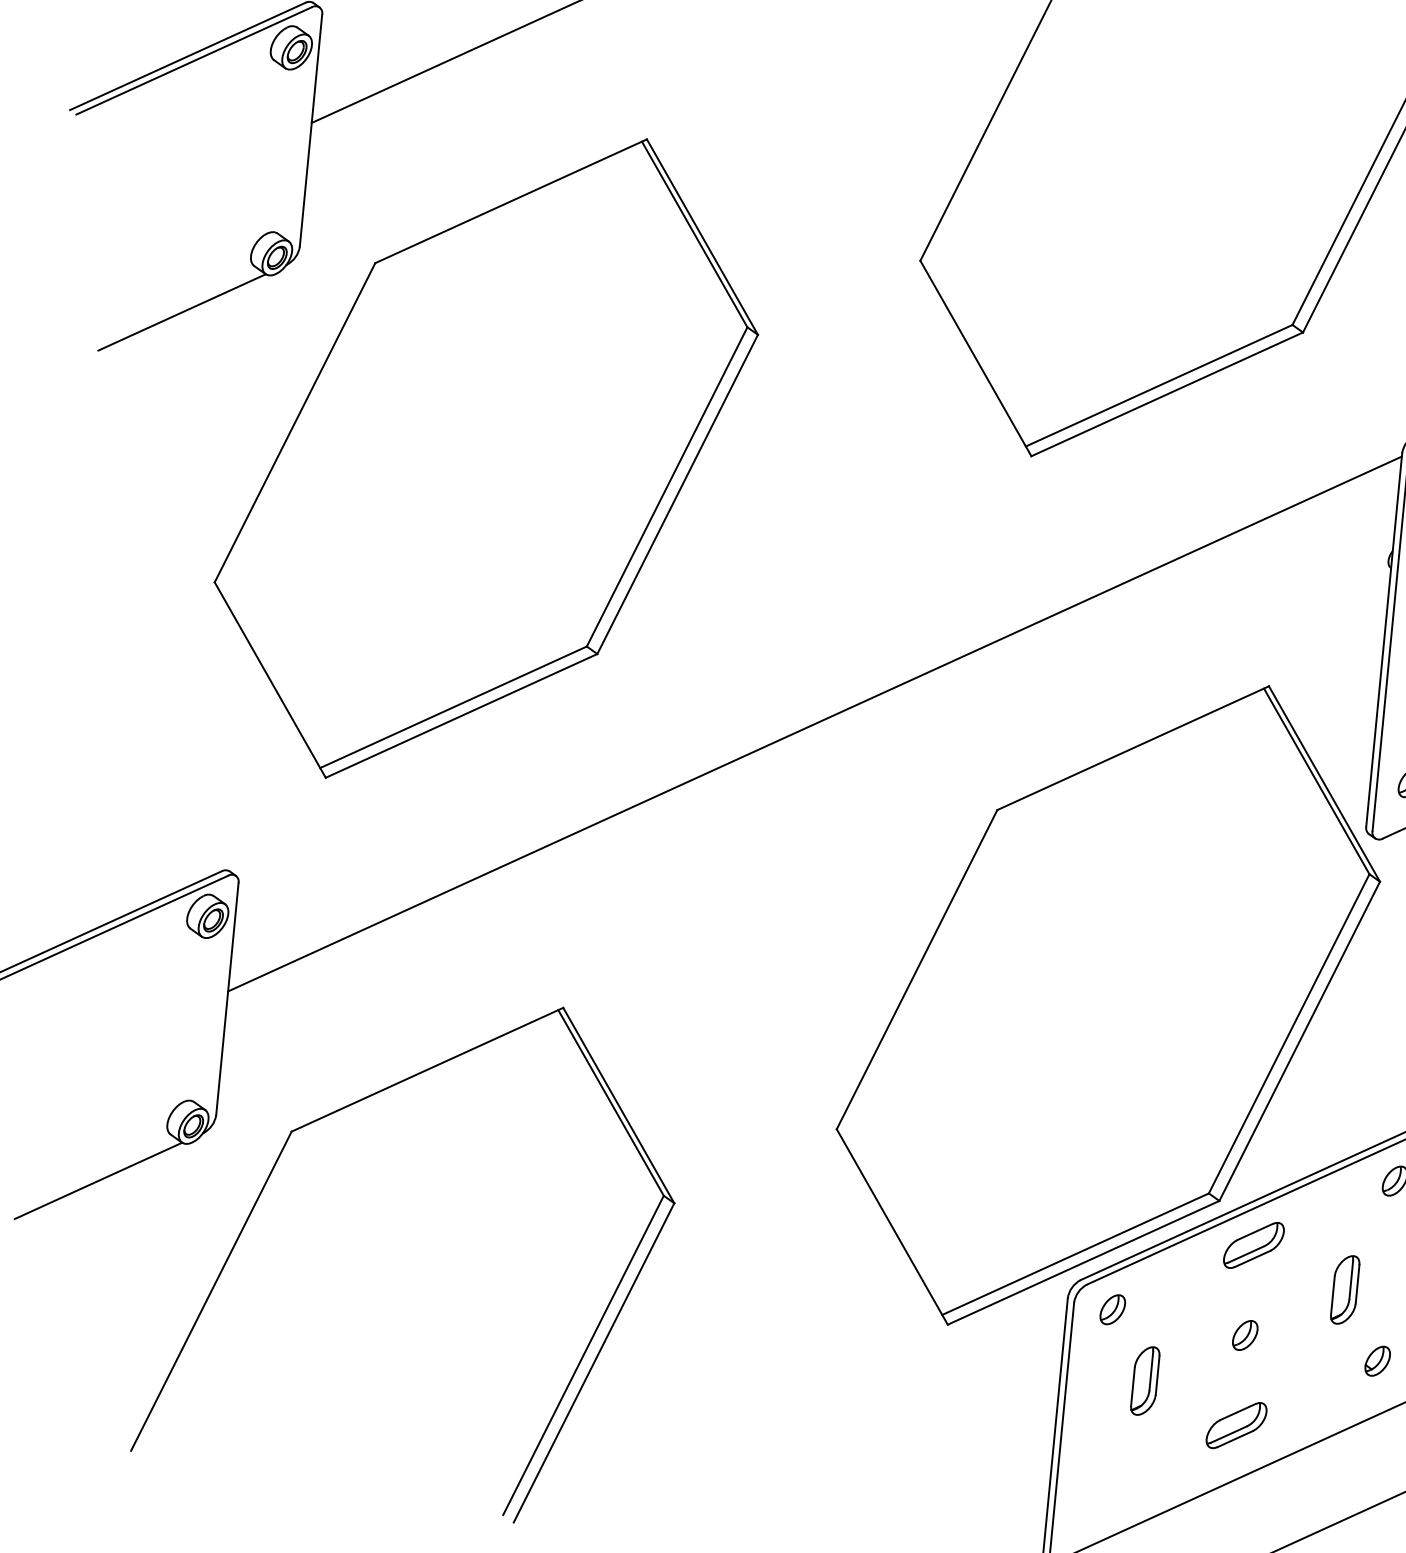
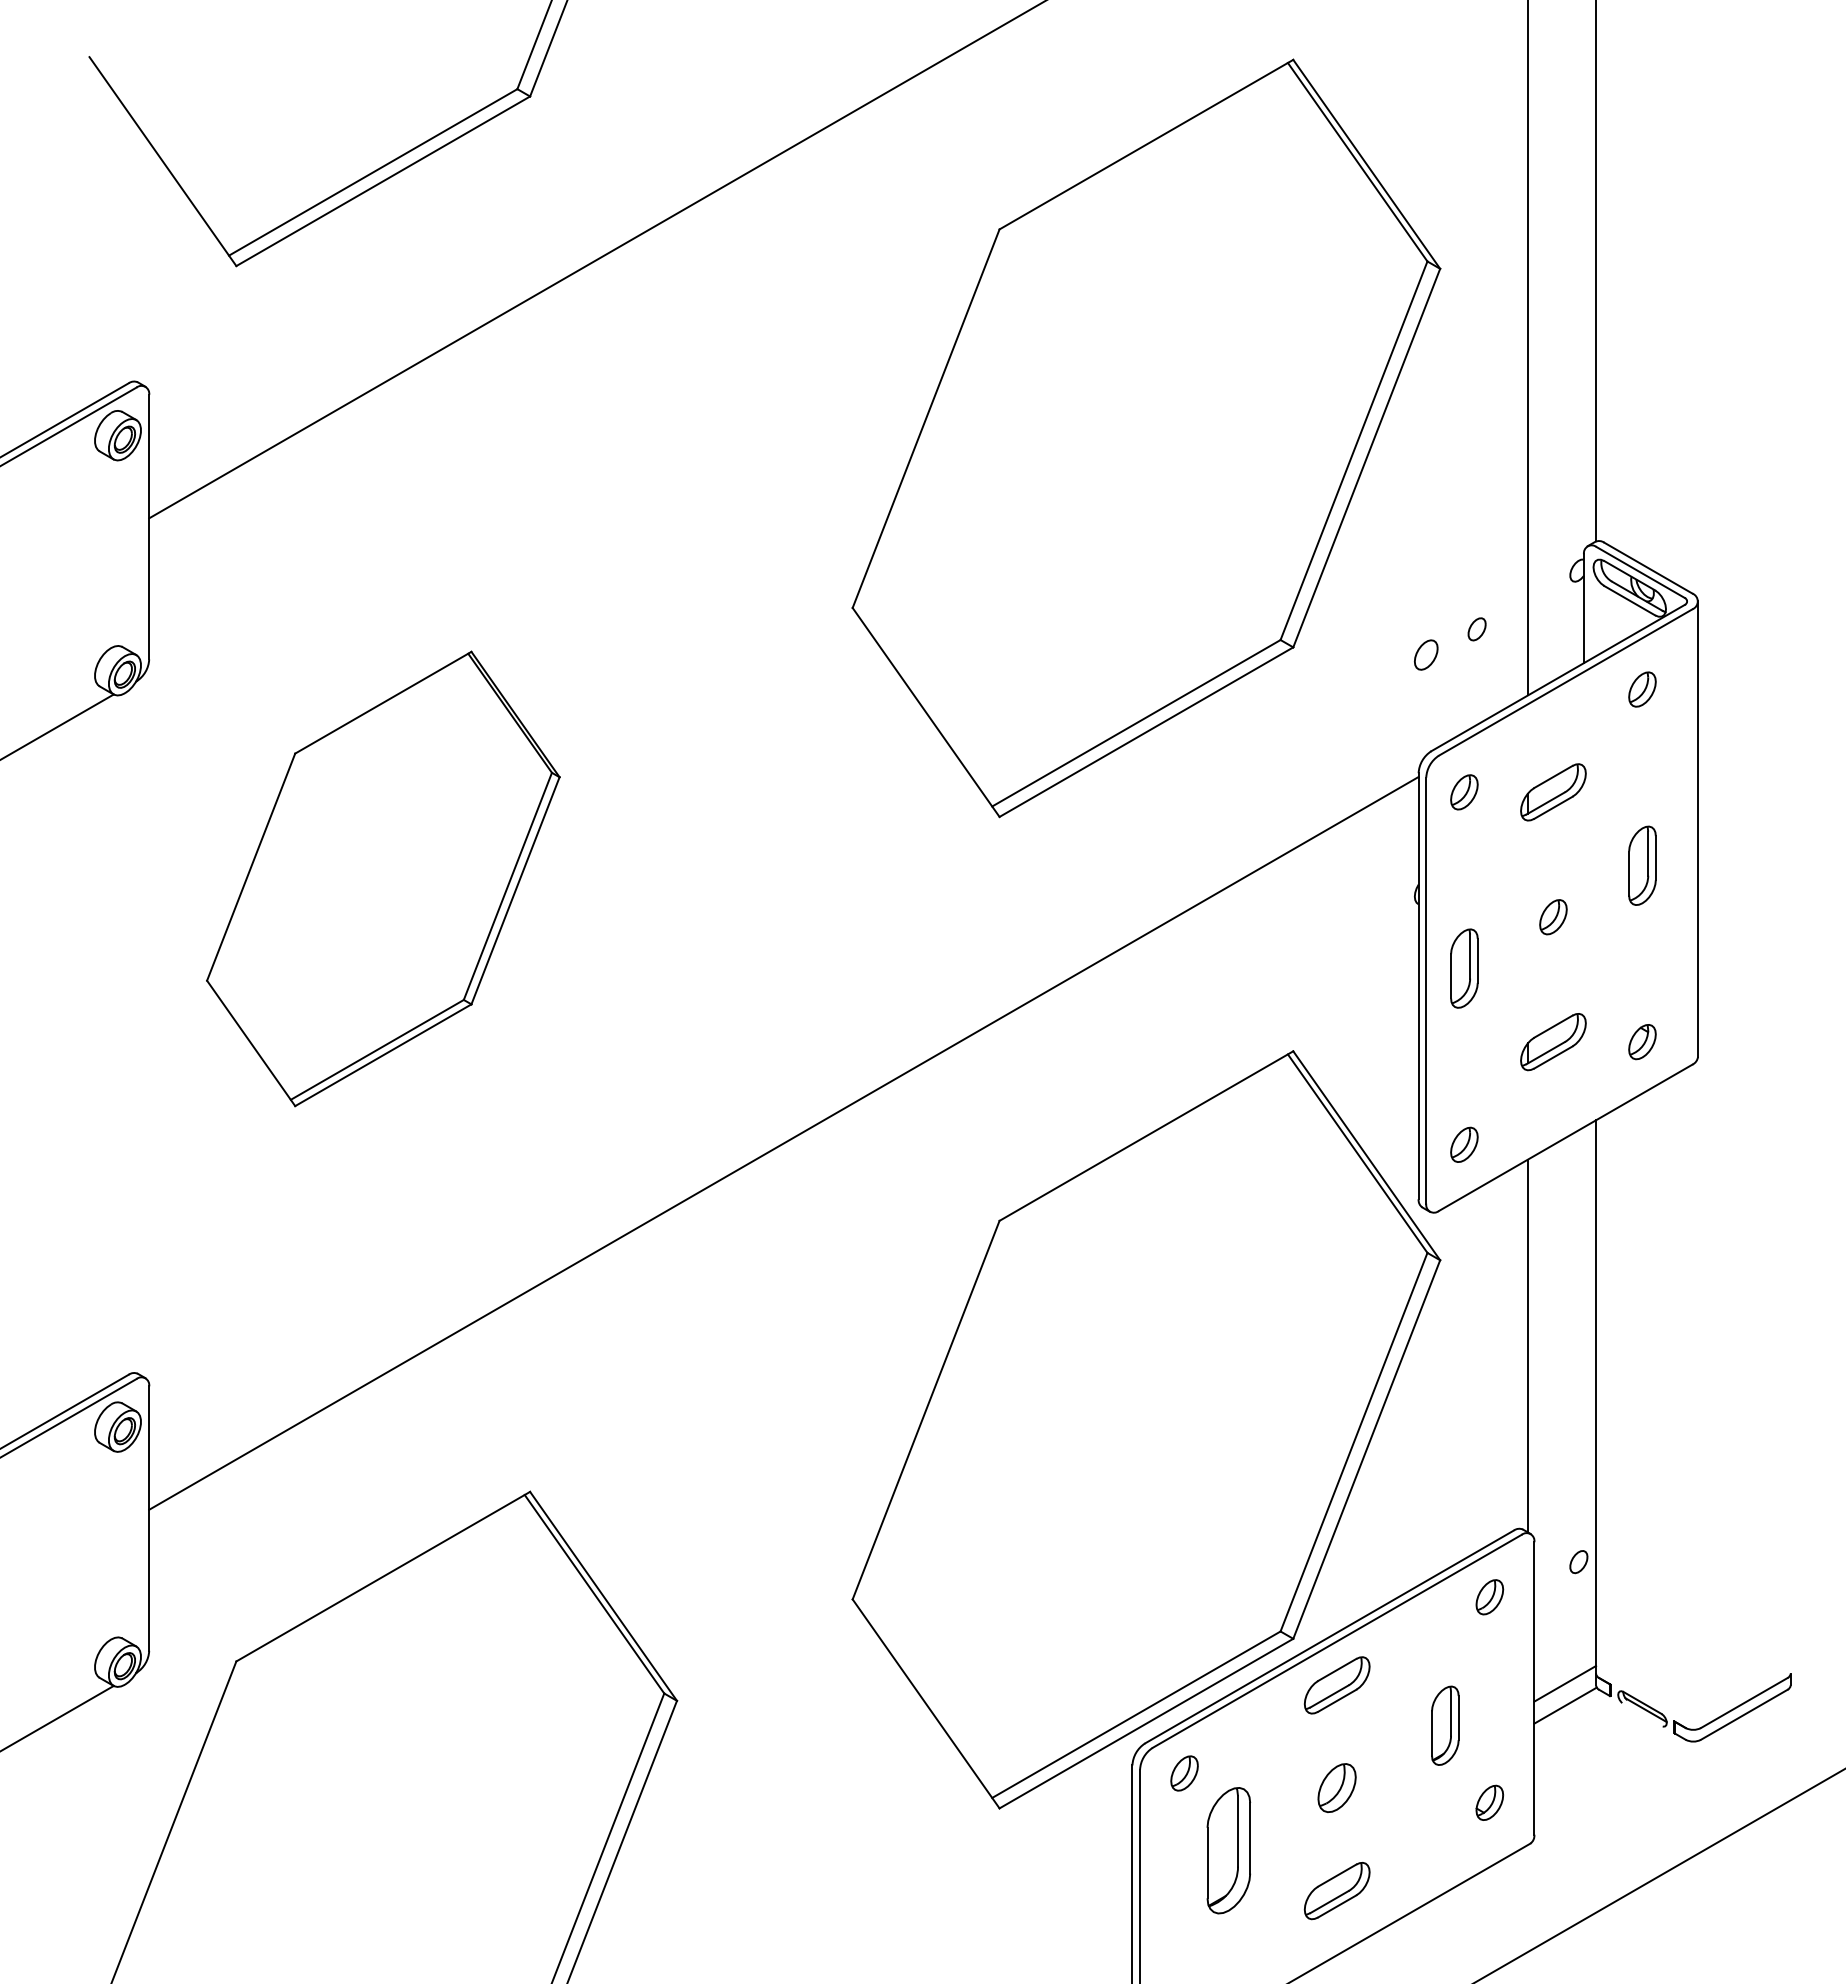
part: (486, 458) -> (383, 878), size x0.6
part: (1245, 1335) -> (1337, 1788), size x1.4
part: (1145, 1380) -> (1229, 1850), size x1.6

